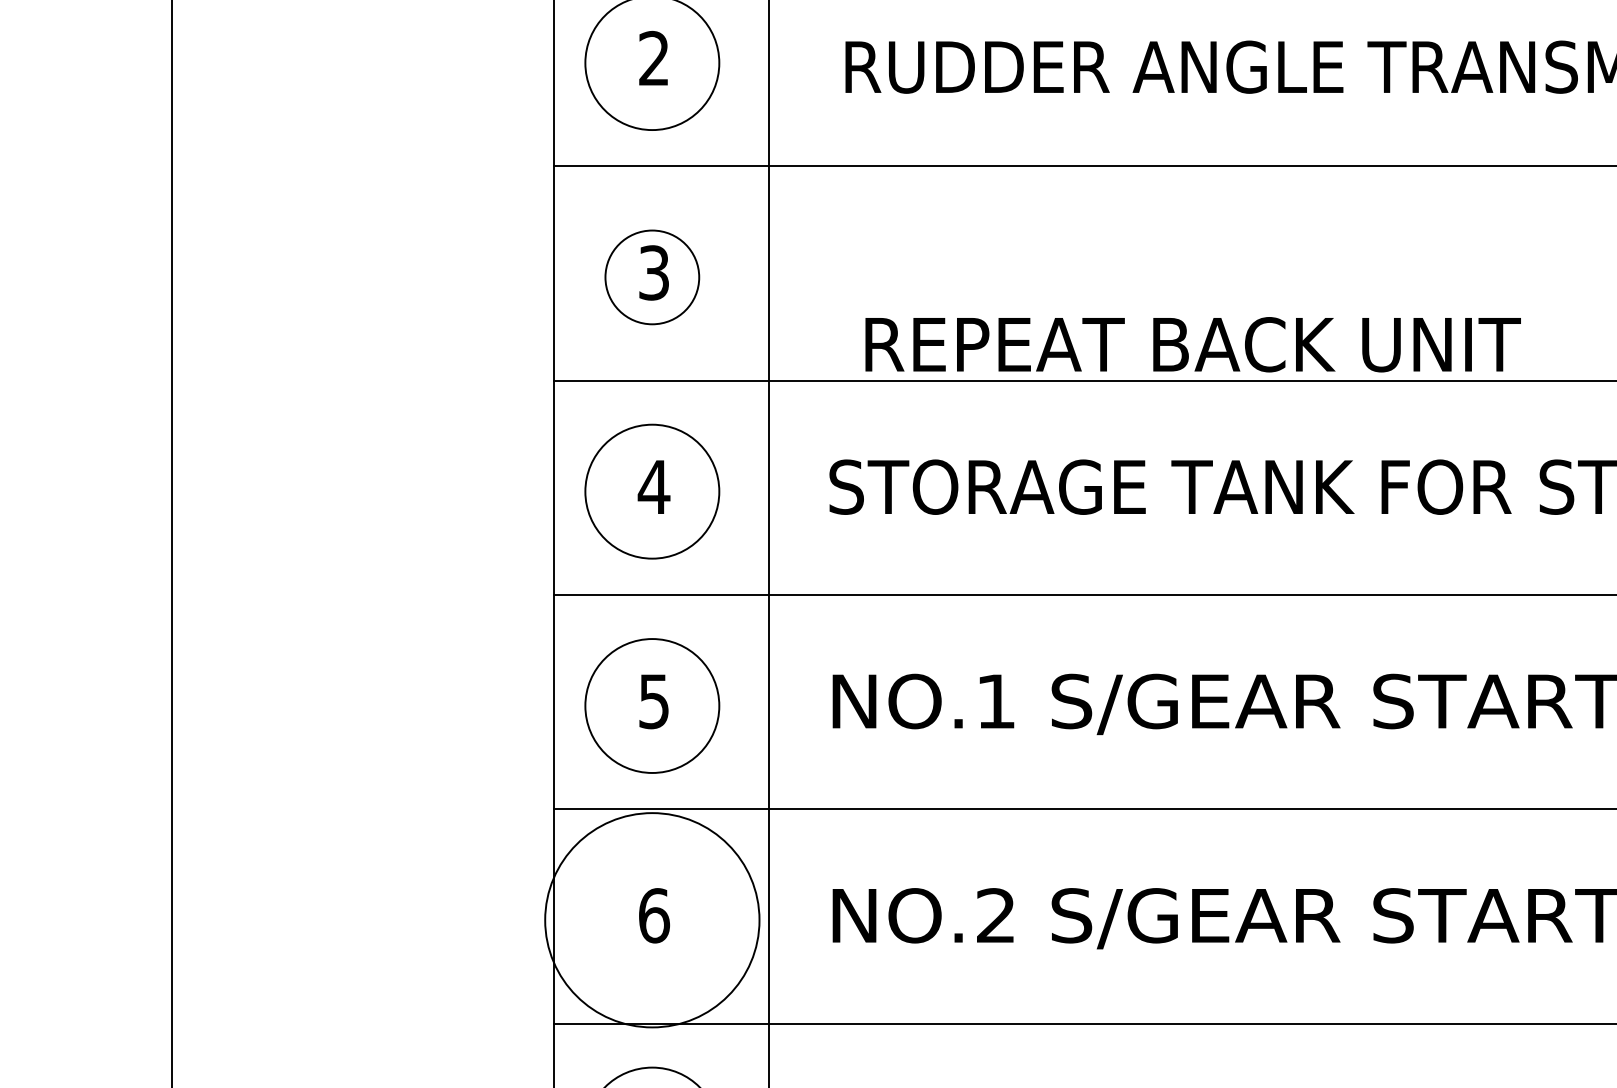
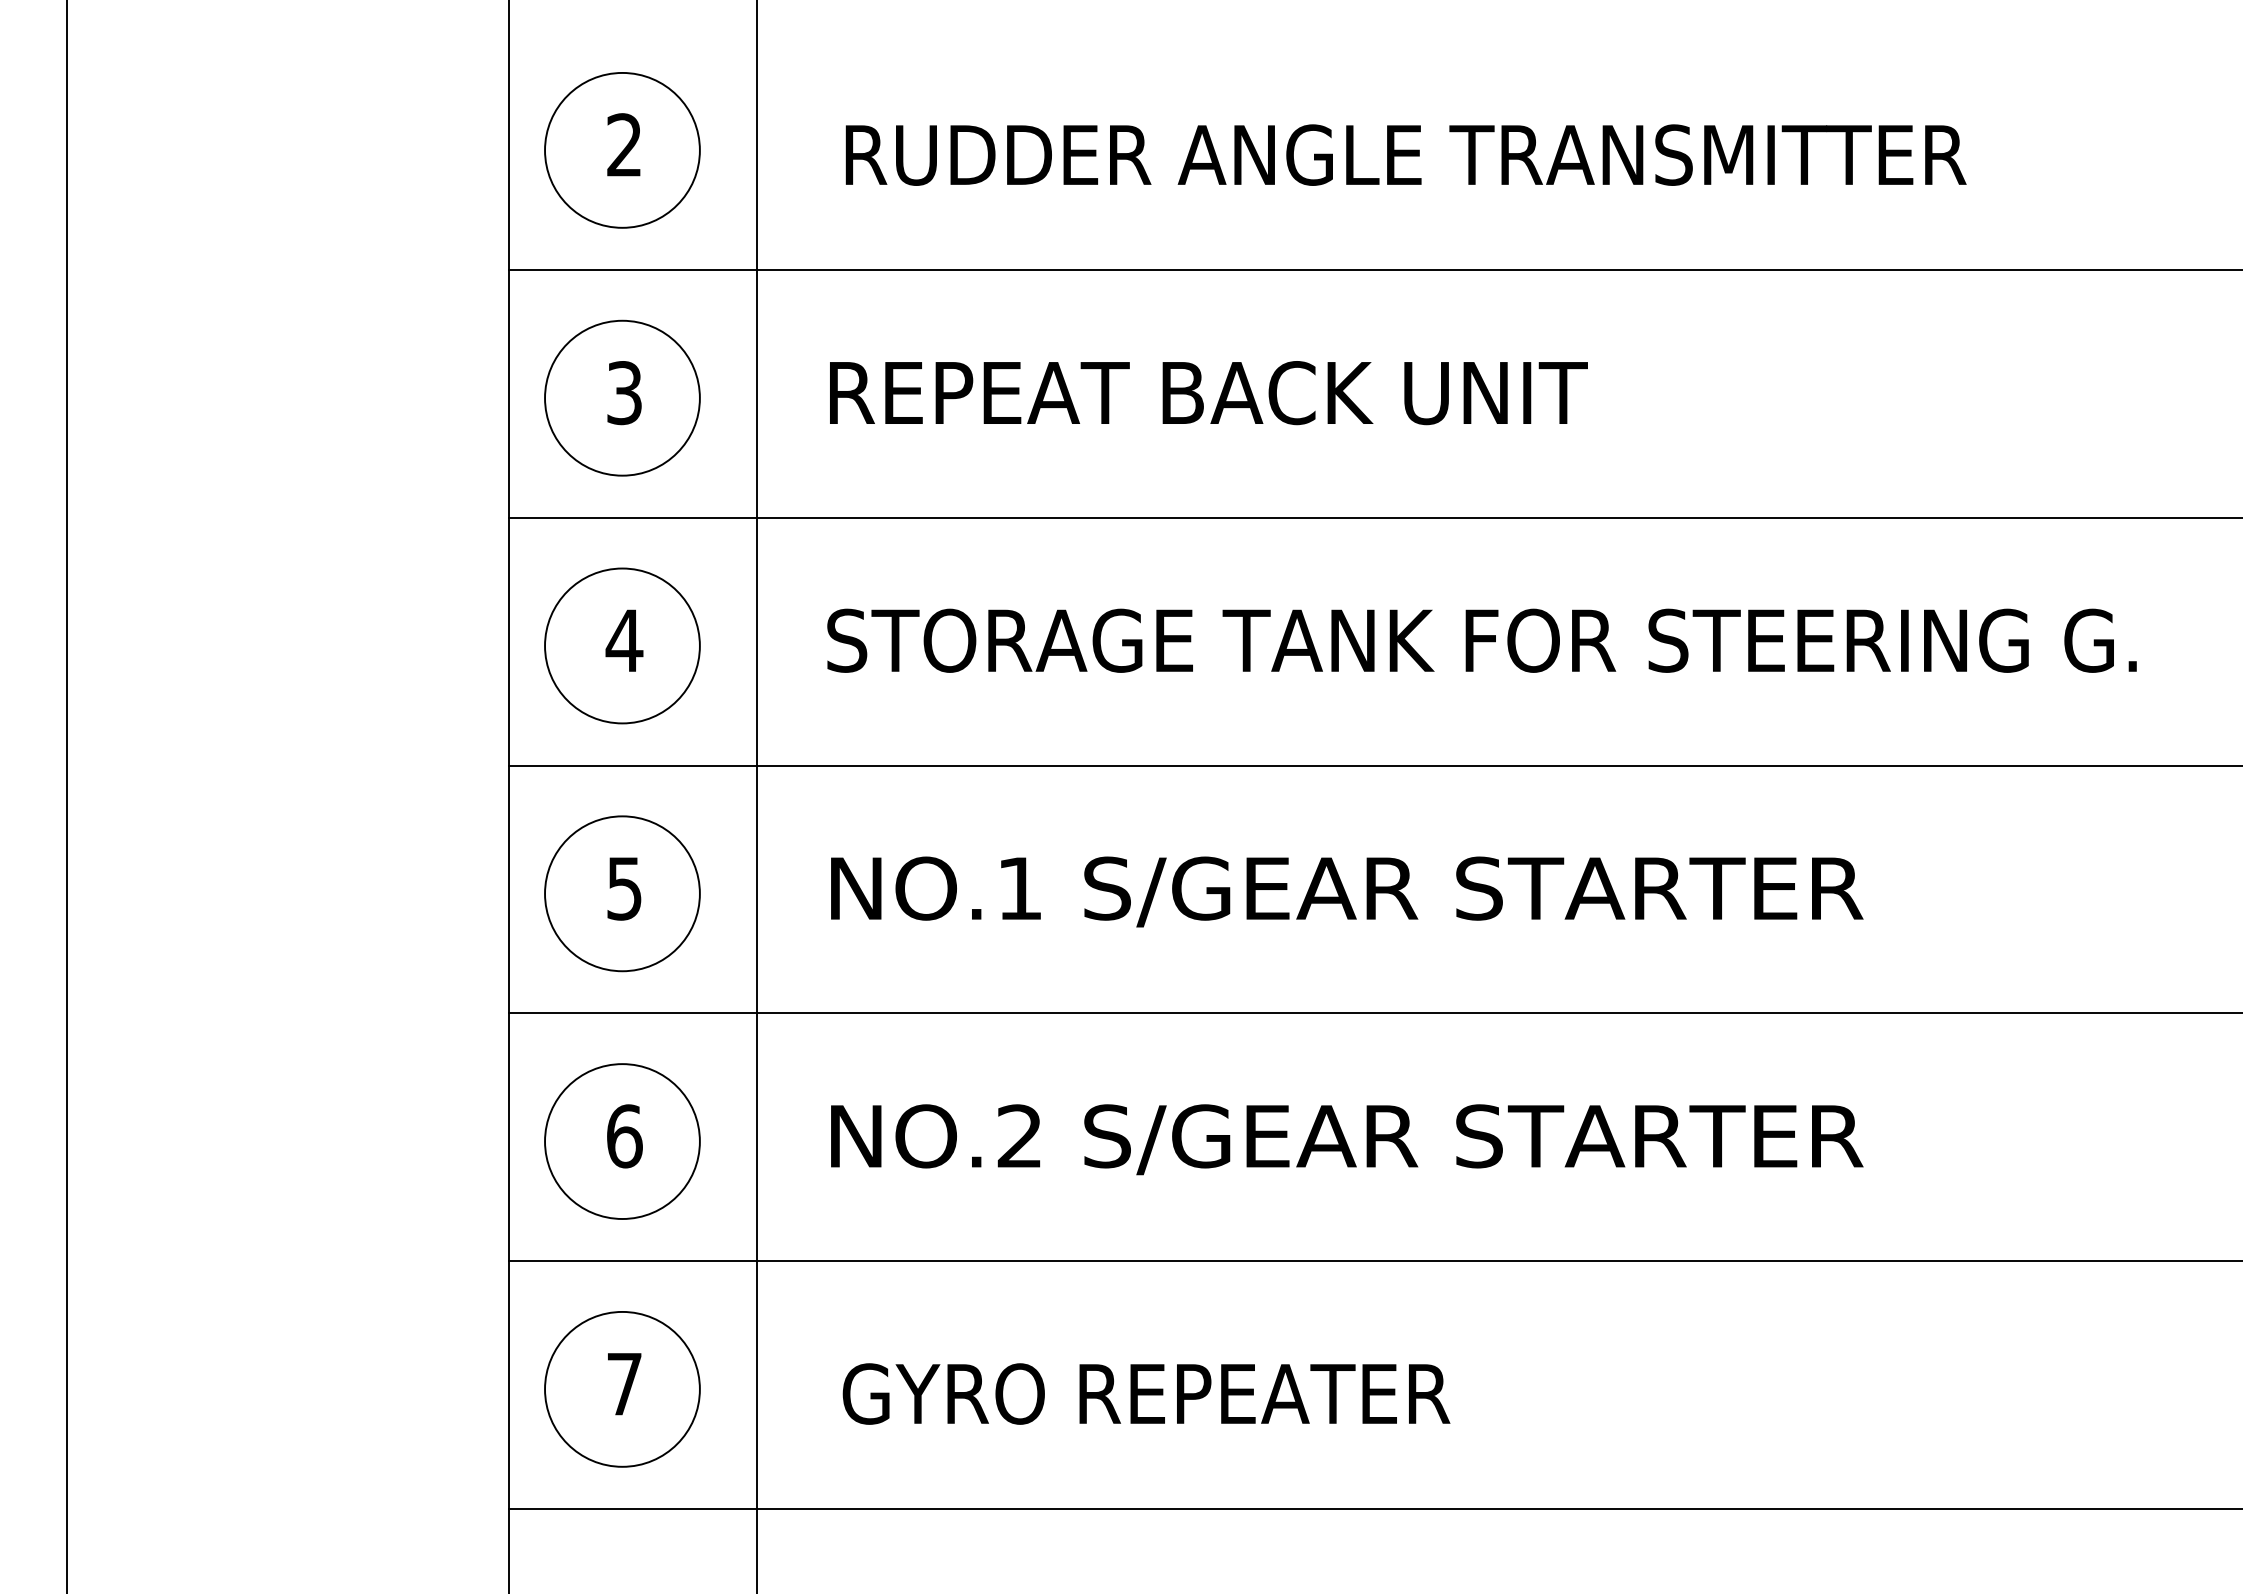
circle: (652, 276) -> (622, 397), size x1.43
text: (1192, 345) -> (1208, 393), moved
circle: (652, 920) -> (622, 1141), size x0.62

